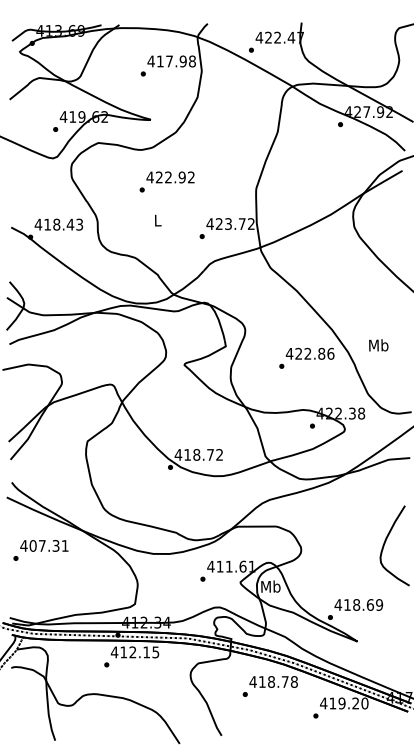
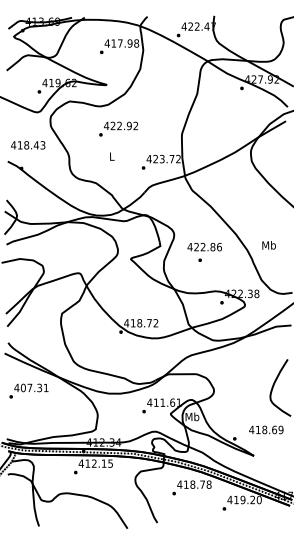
text: (58, 224) -> (27, 145), moved
text: (309, 353) -> (204, 246), moved
text: (358, 604) -> (266, 429), moved

